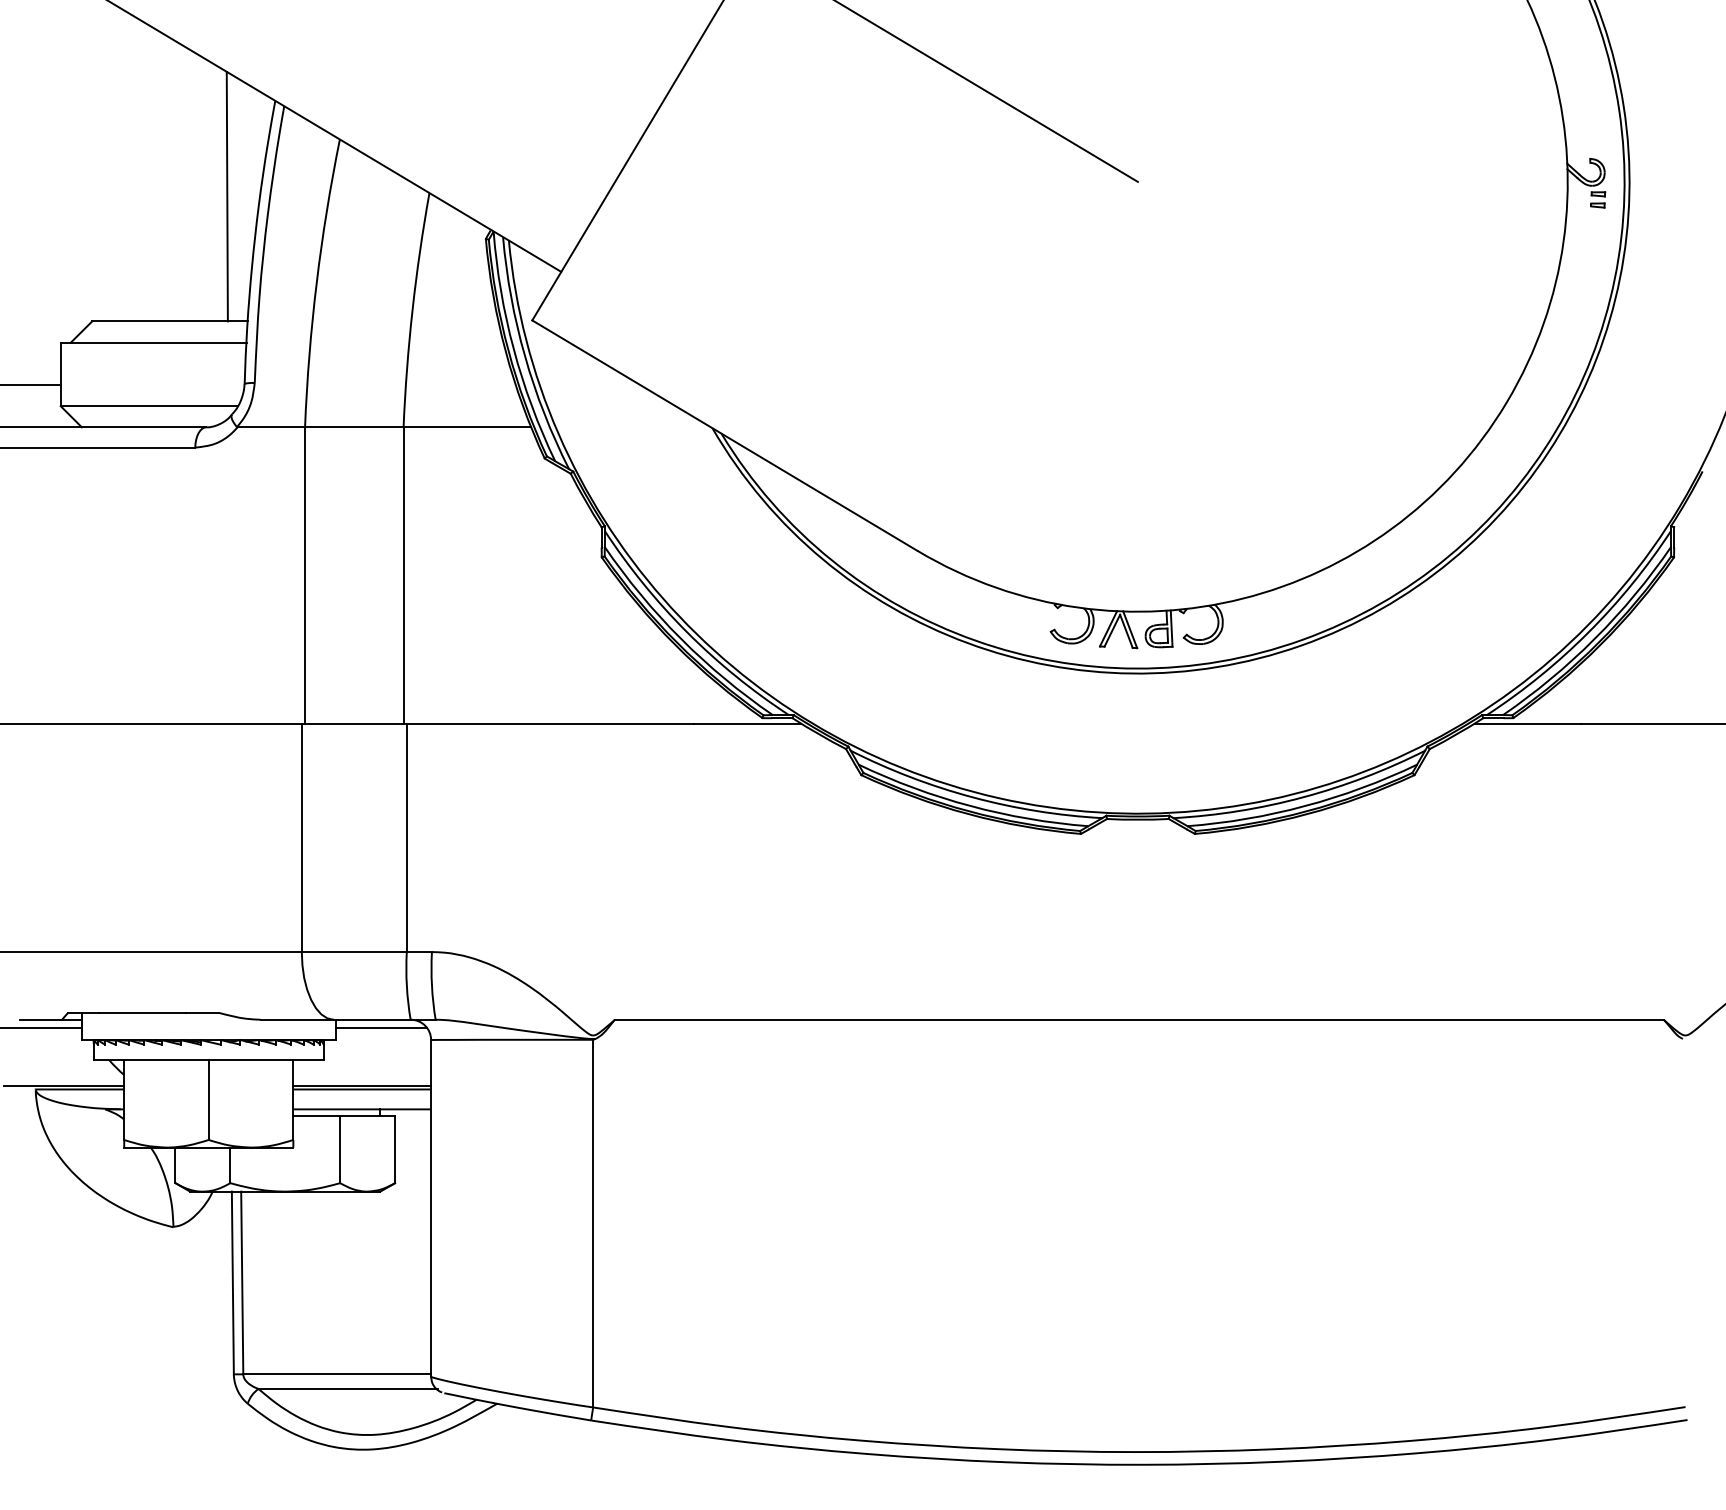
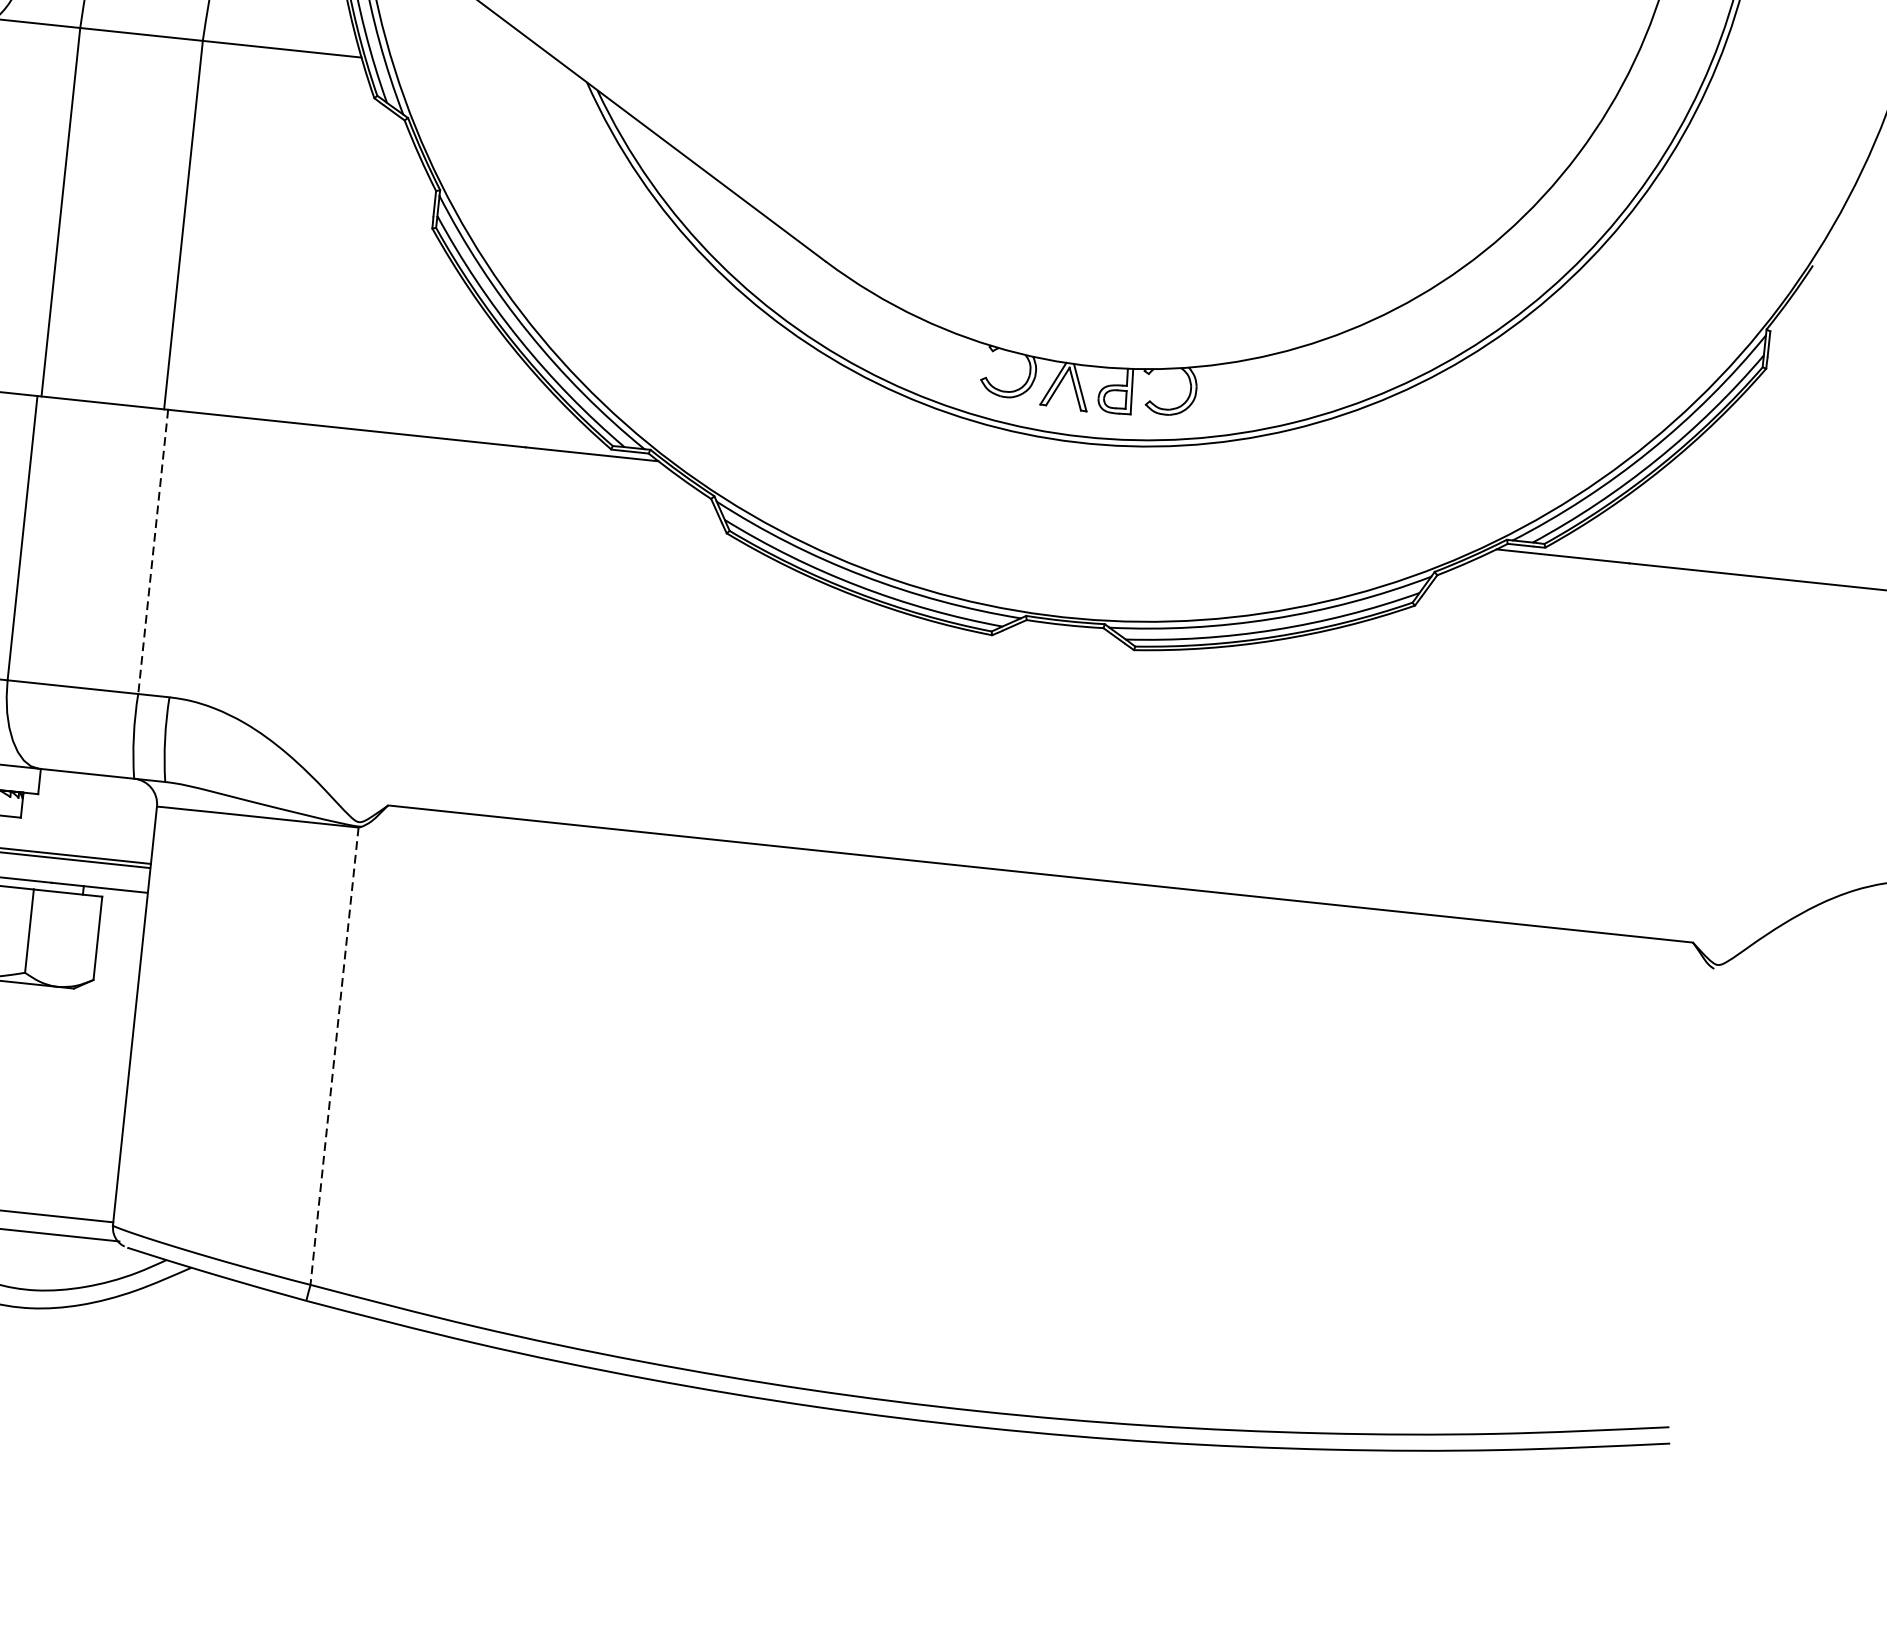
line: (406, 838) -> (152, 552), solid -> dashed
line: (381, 1028) -> (96, 785), removed
line: (593, 1223) -> (334, 1056), solid -> dashed

